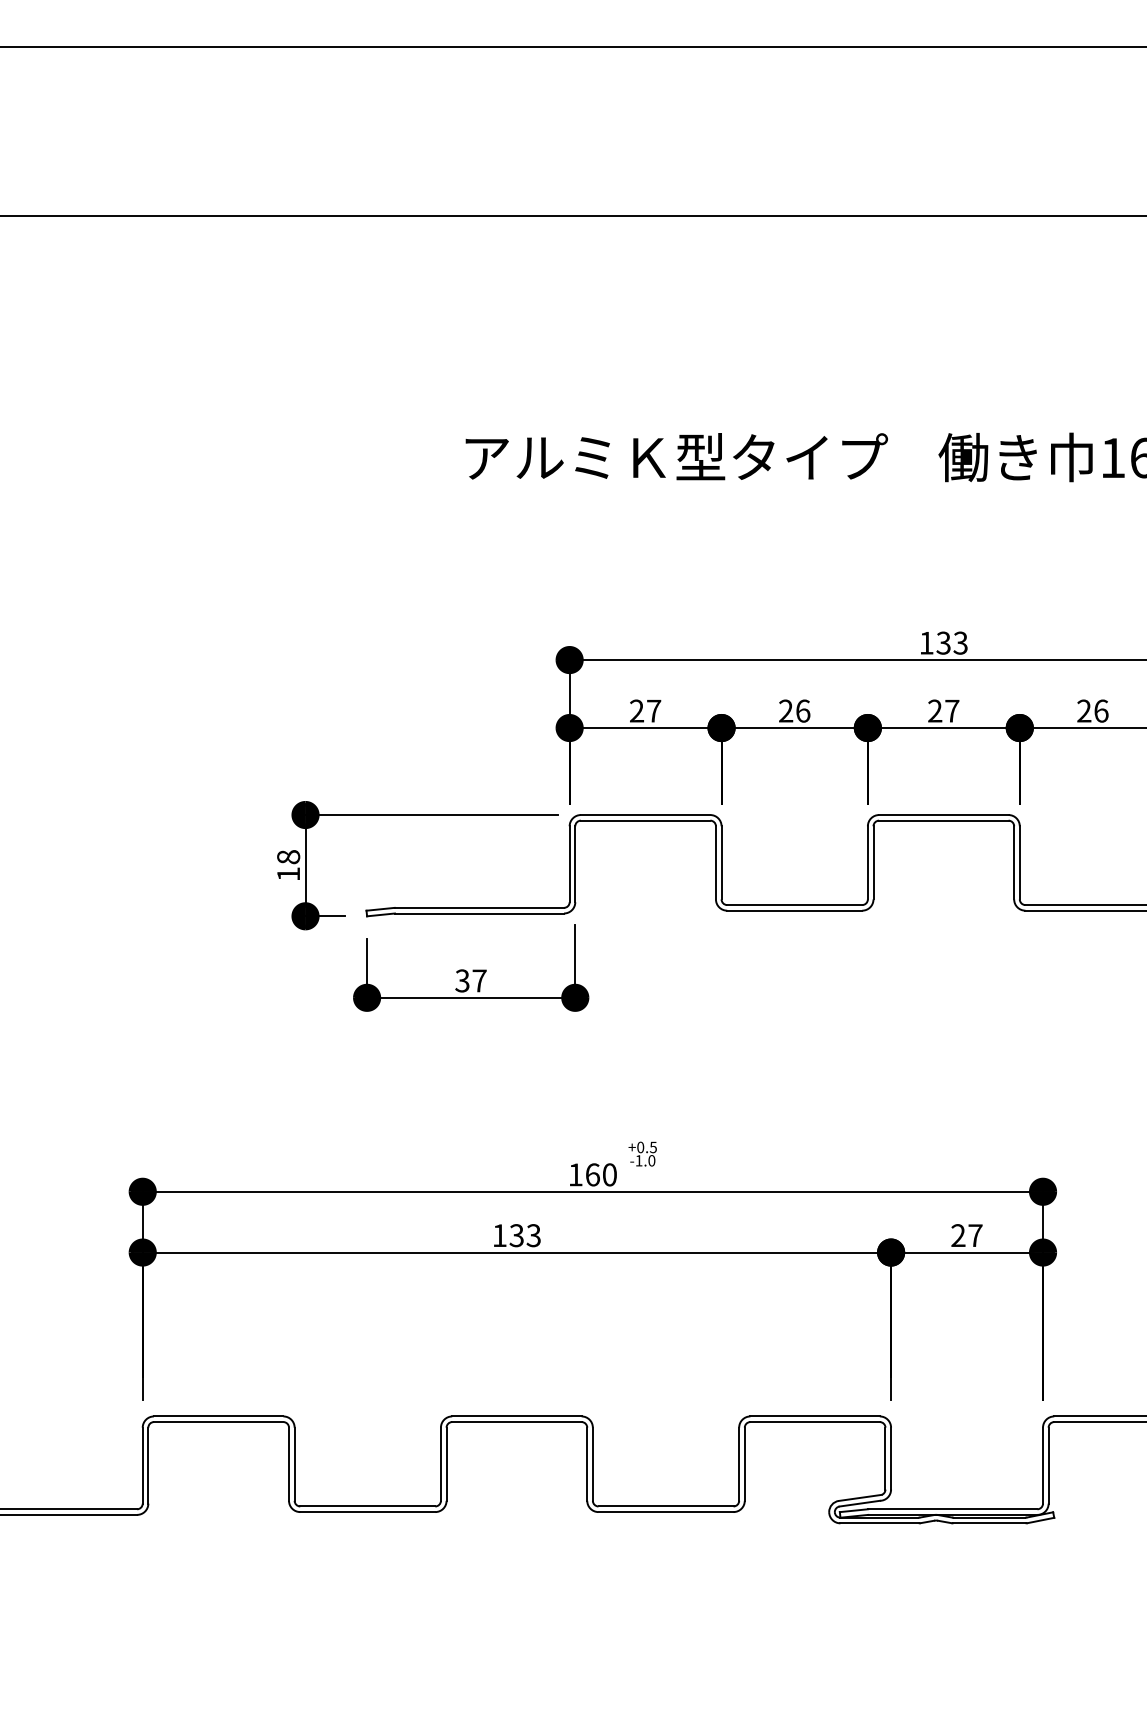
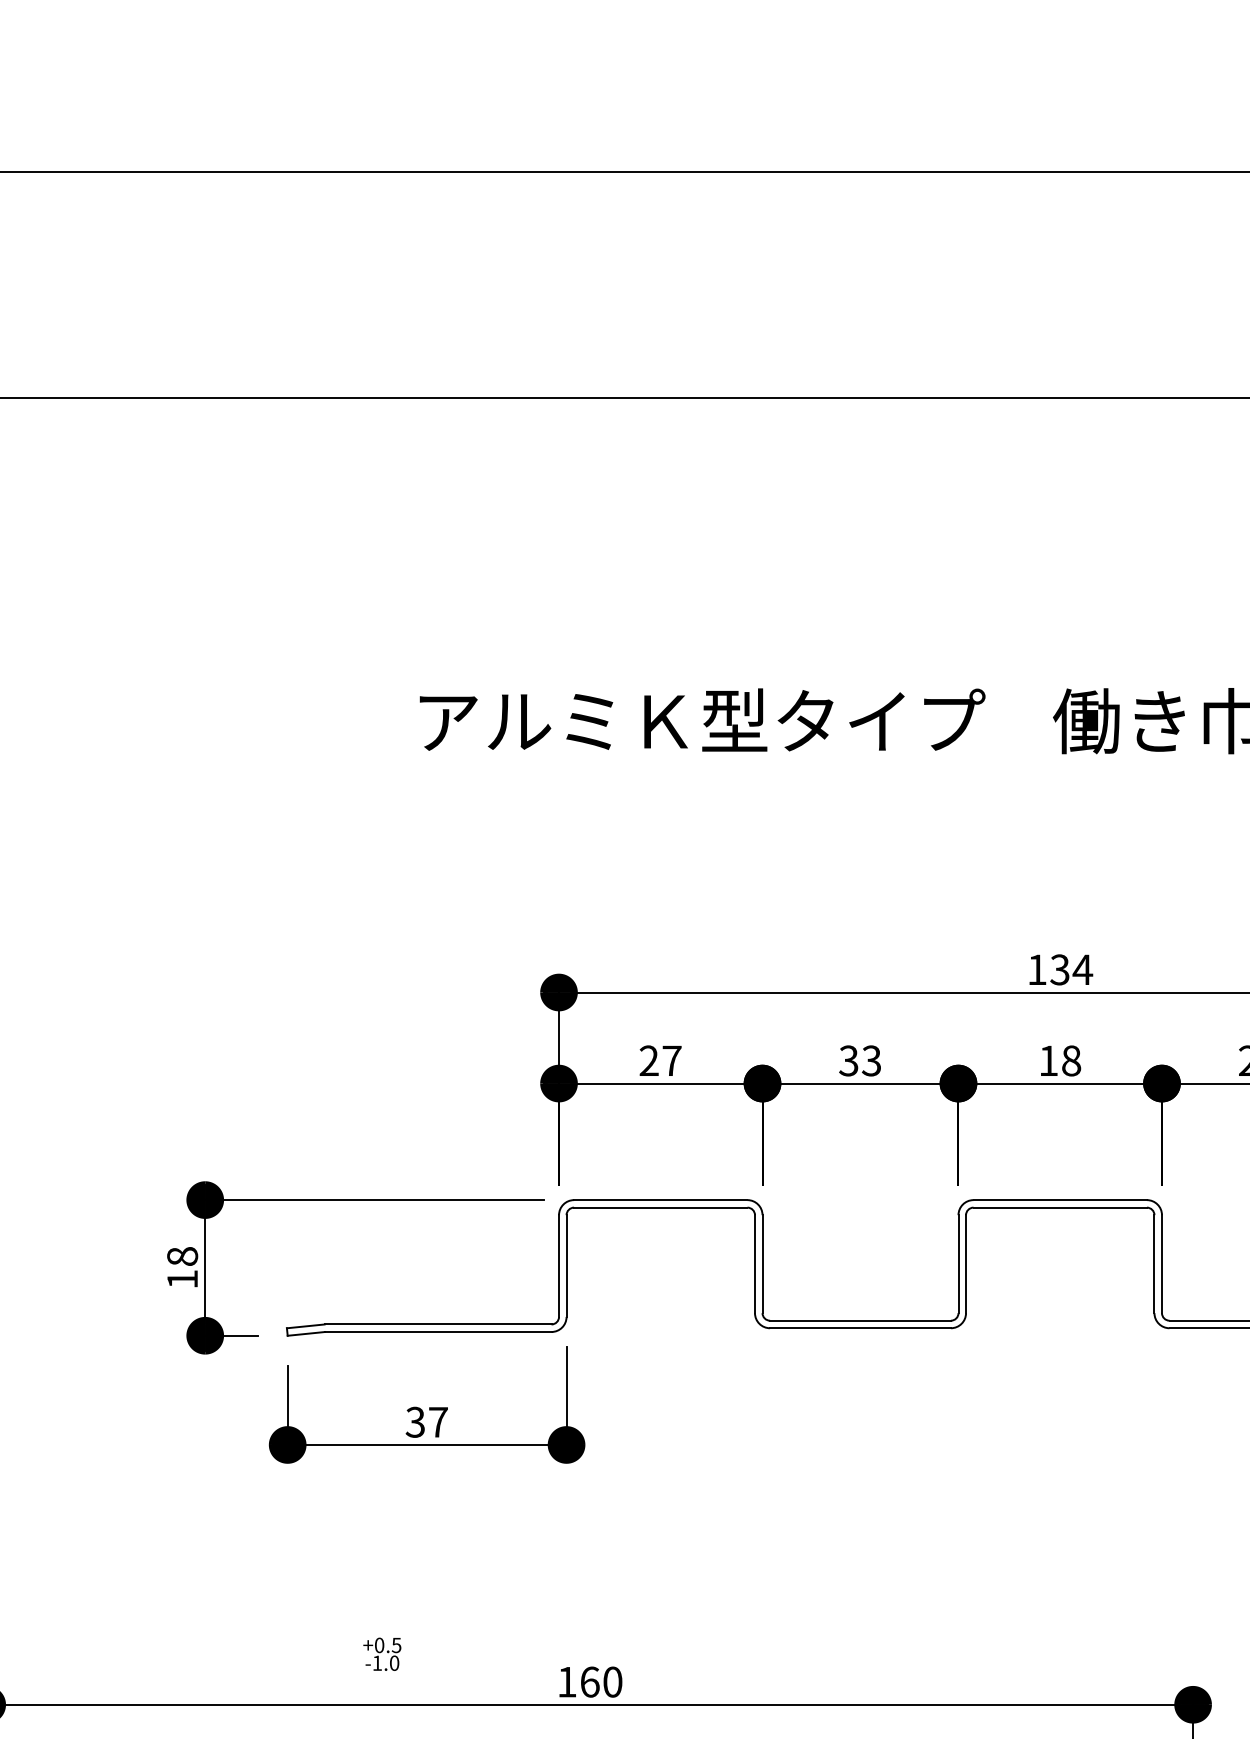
text: (960, 642) -> (1082, 968), 133 -> 134
text: (794, 710) -> (860, 1060), 26 -> 33
text: (943, 710) -> (1059, 1060), 27 -> 18
text: (642, 1153) -> (382, 1653), moved

